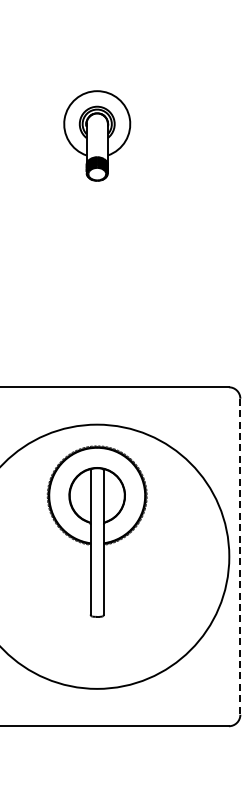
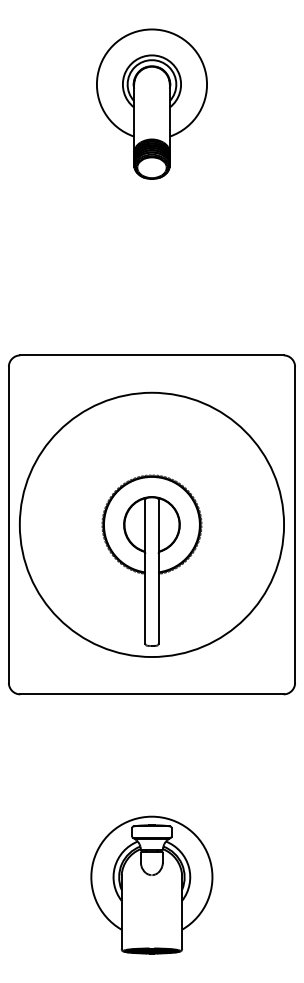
part: (96, 135) -> (151, 103), size x1.67
part: (96, 531) -> (151, 560), moved
line: (240, 557) -> (295, 525), dashed -> solid

